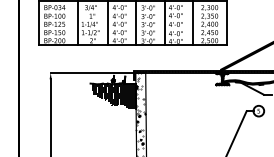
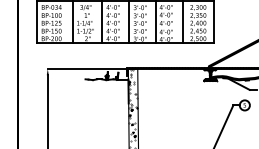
hatch: (113, 92) -> (107, 87), removed

